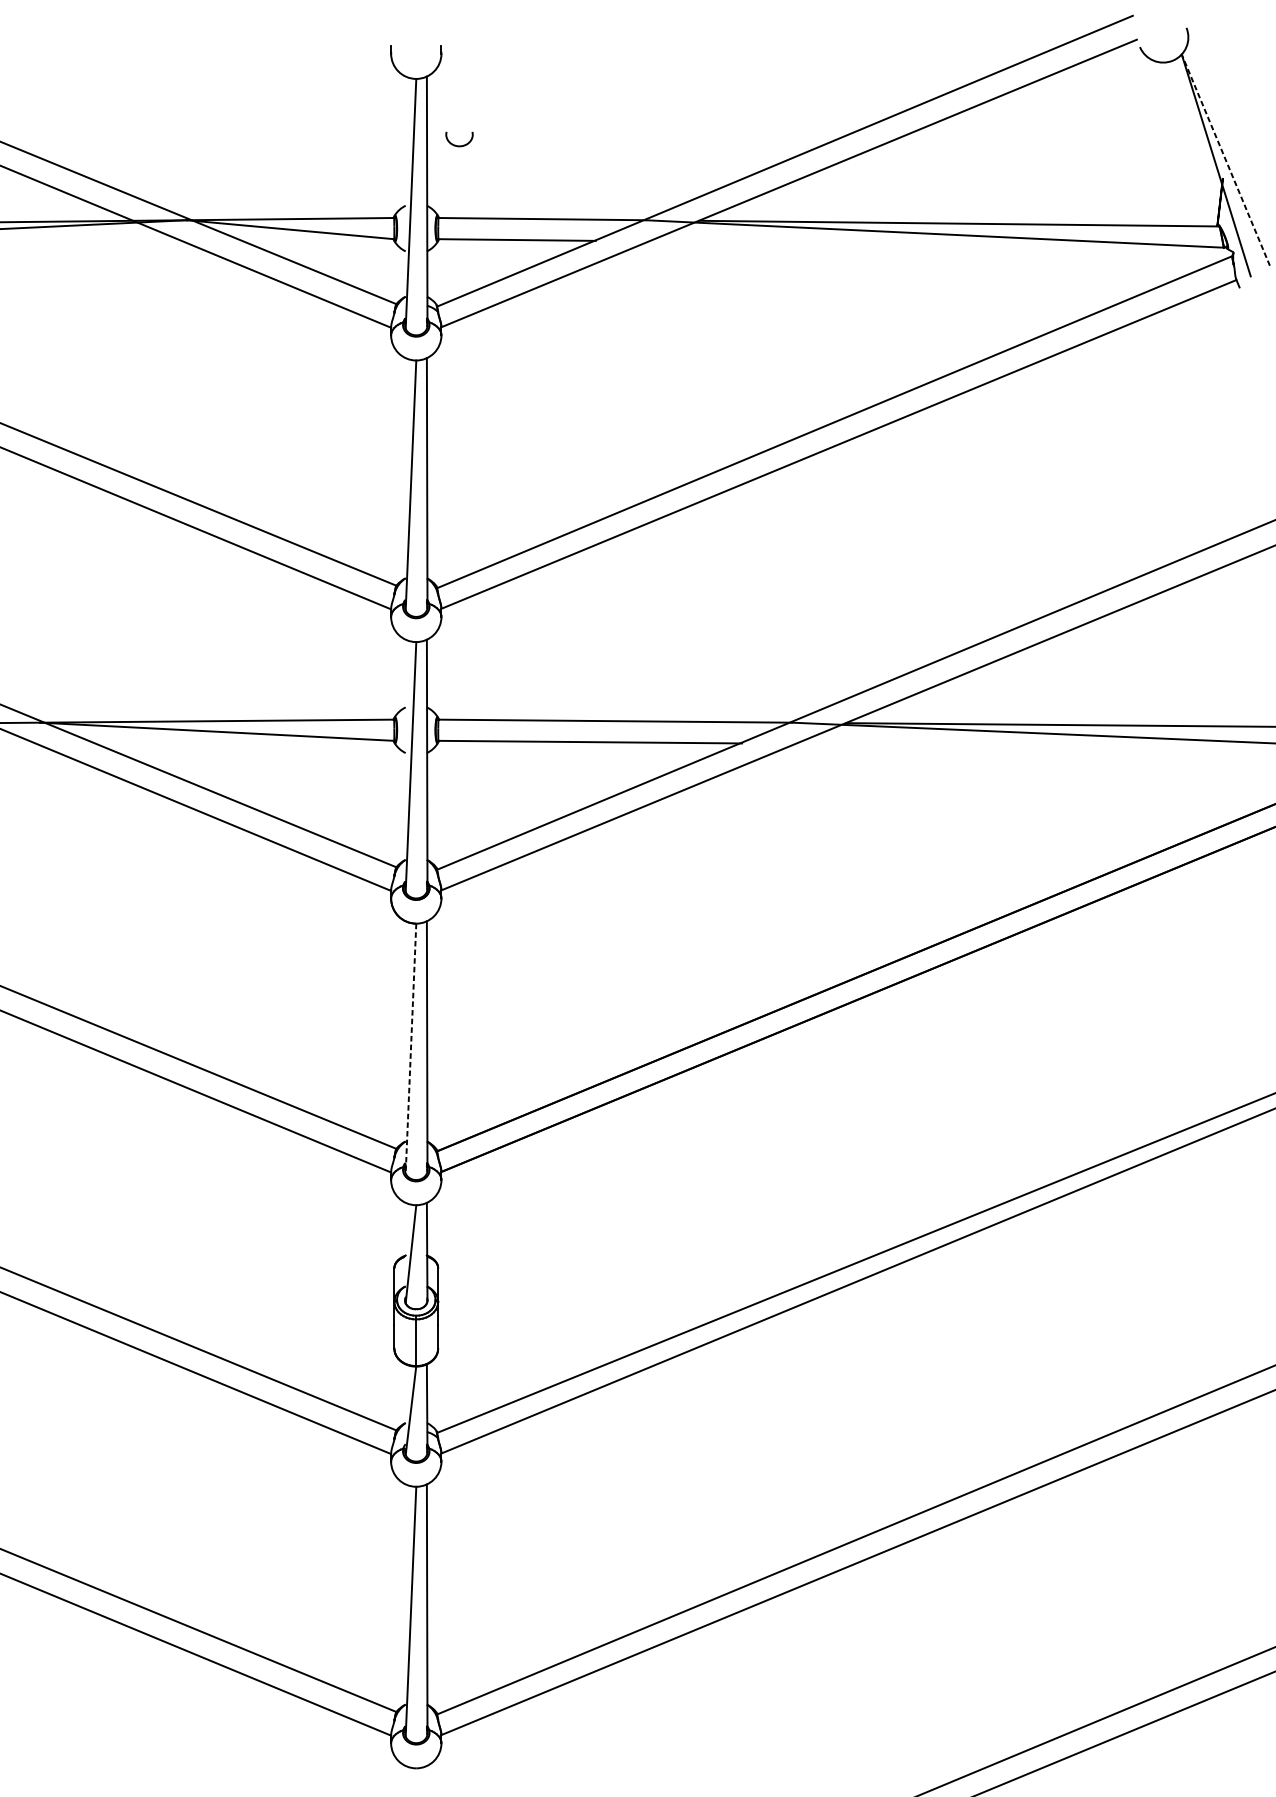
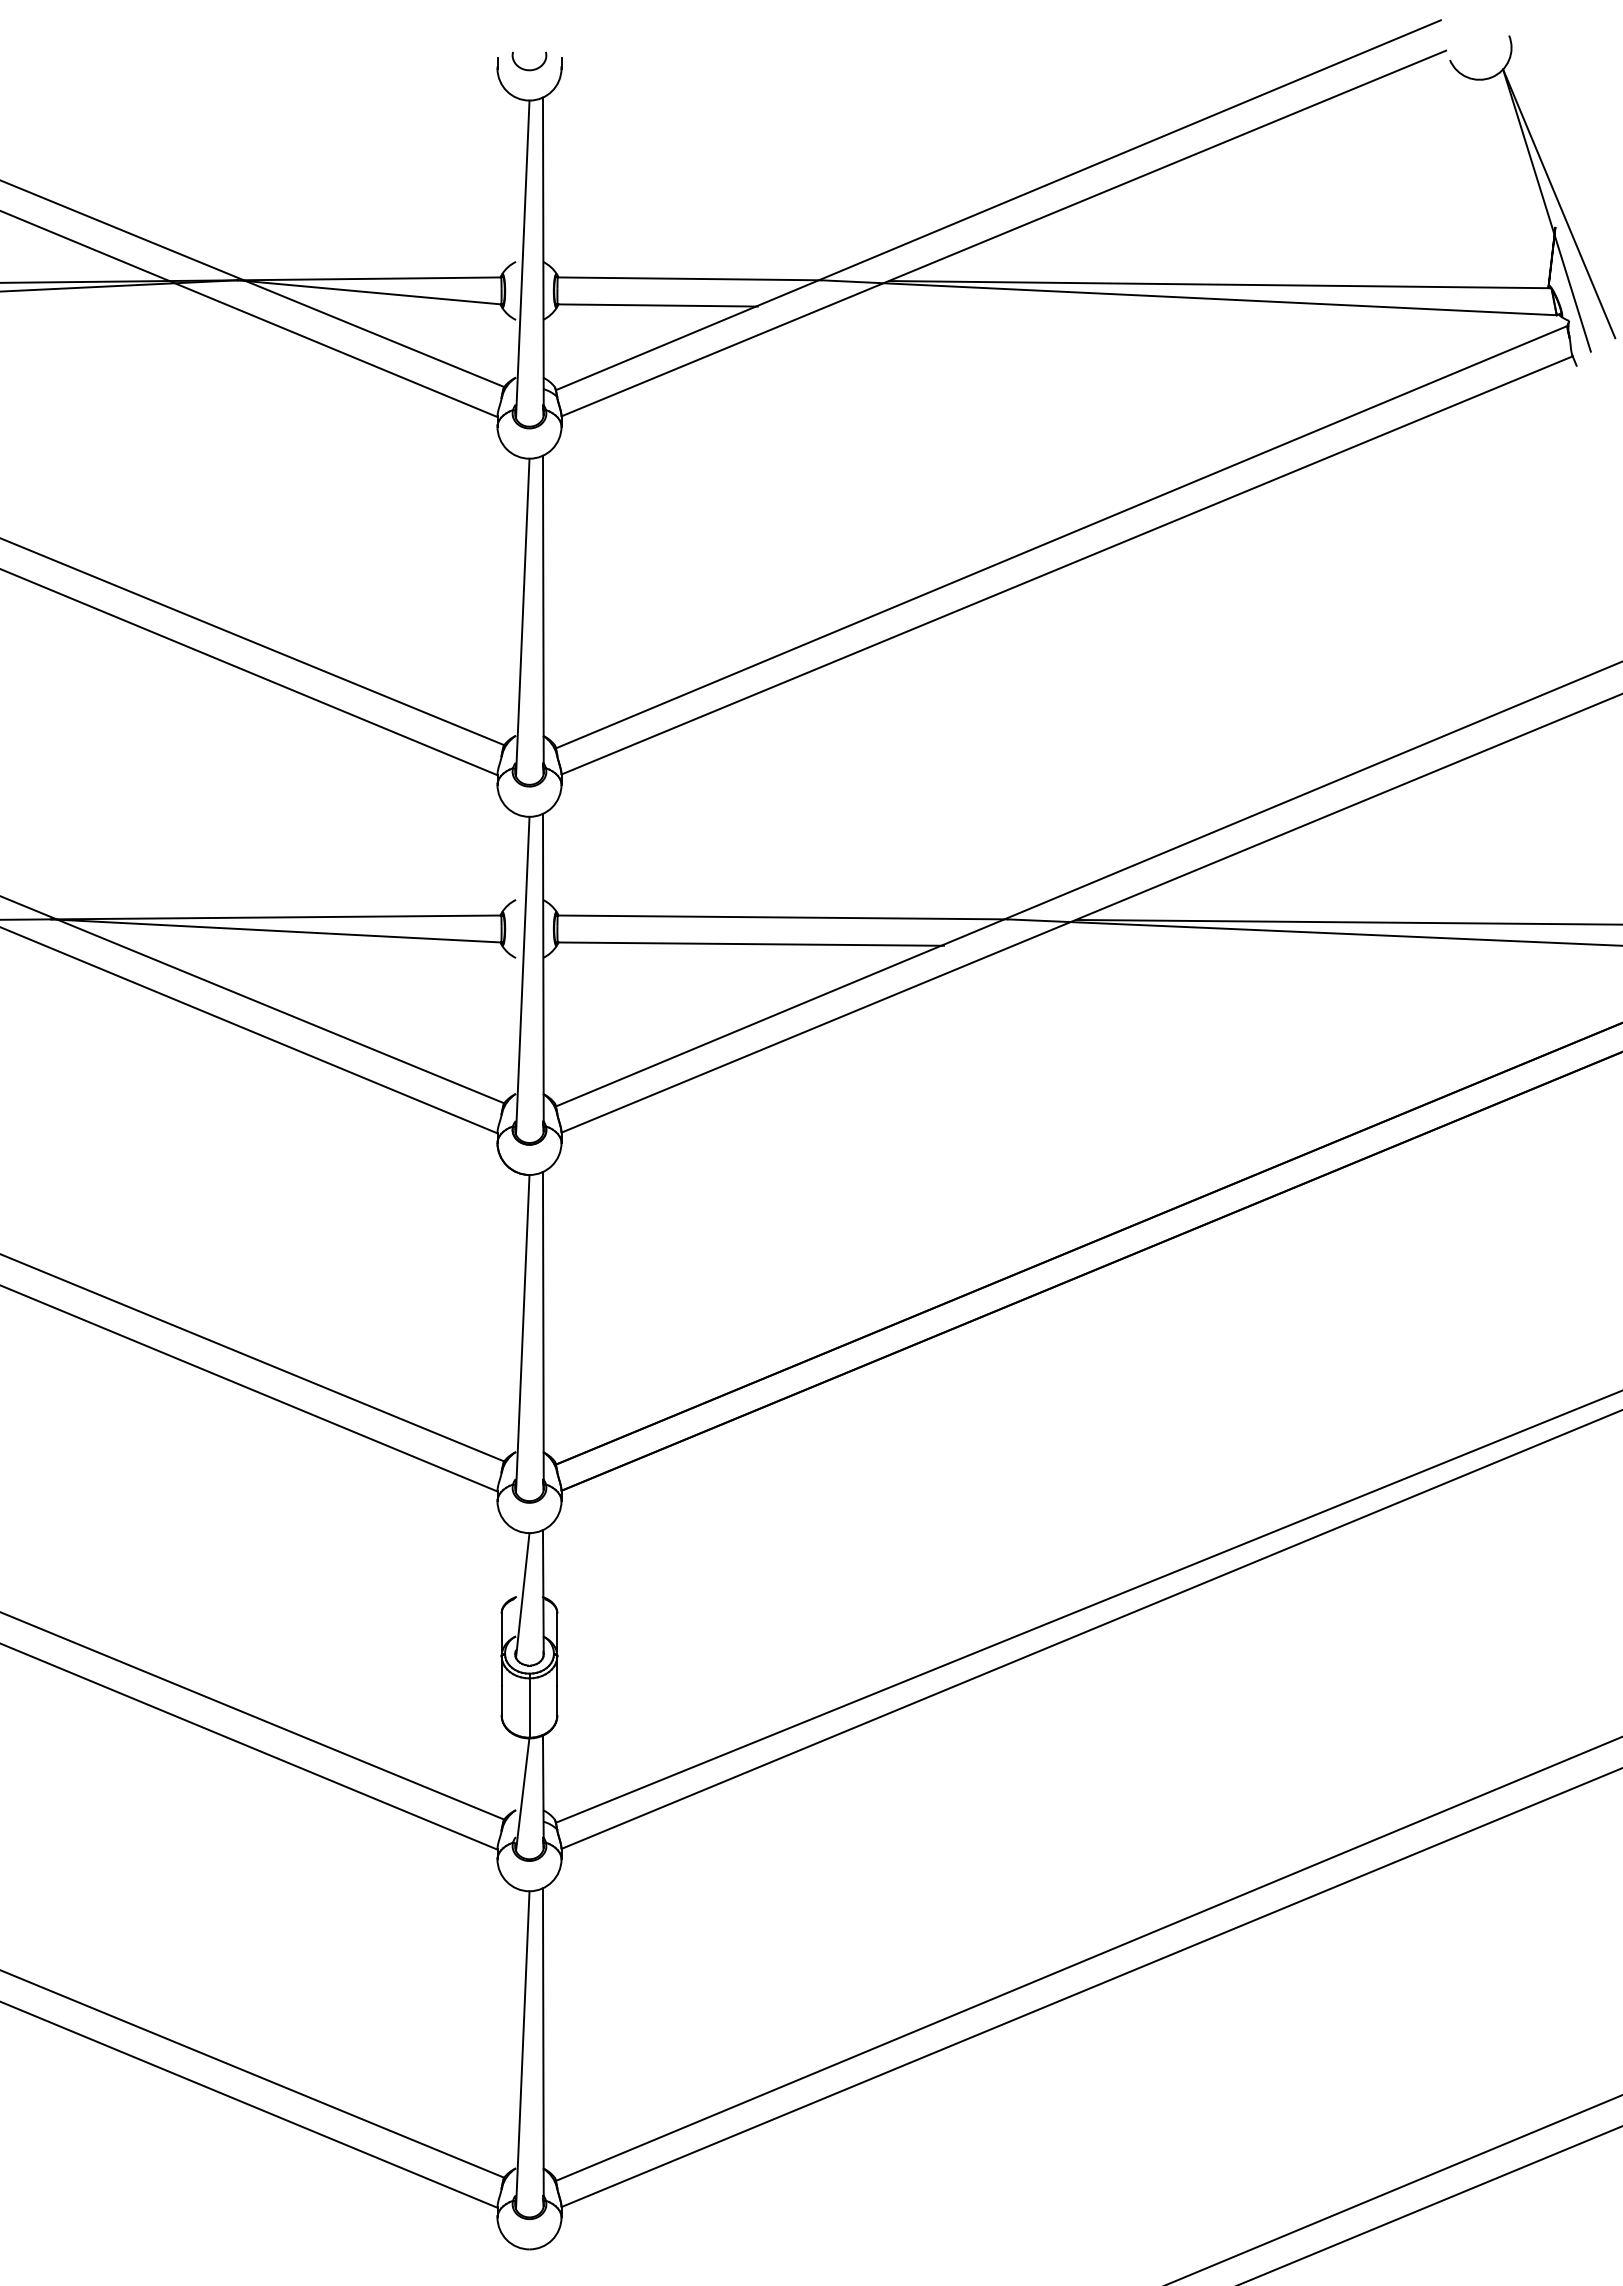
curve: (459, 145) -> (529, 69), moved
line: (1226, 159) -> (1559, 203), dashed -> solid
line: (410, 1048) -> (522, 1333), dashed -> solid

